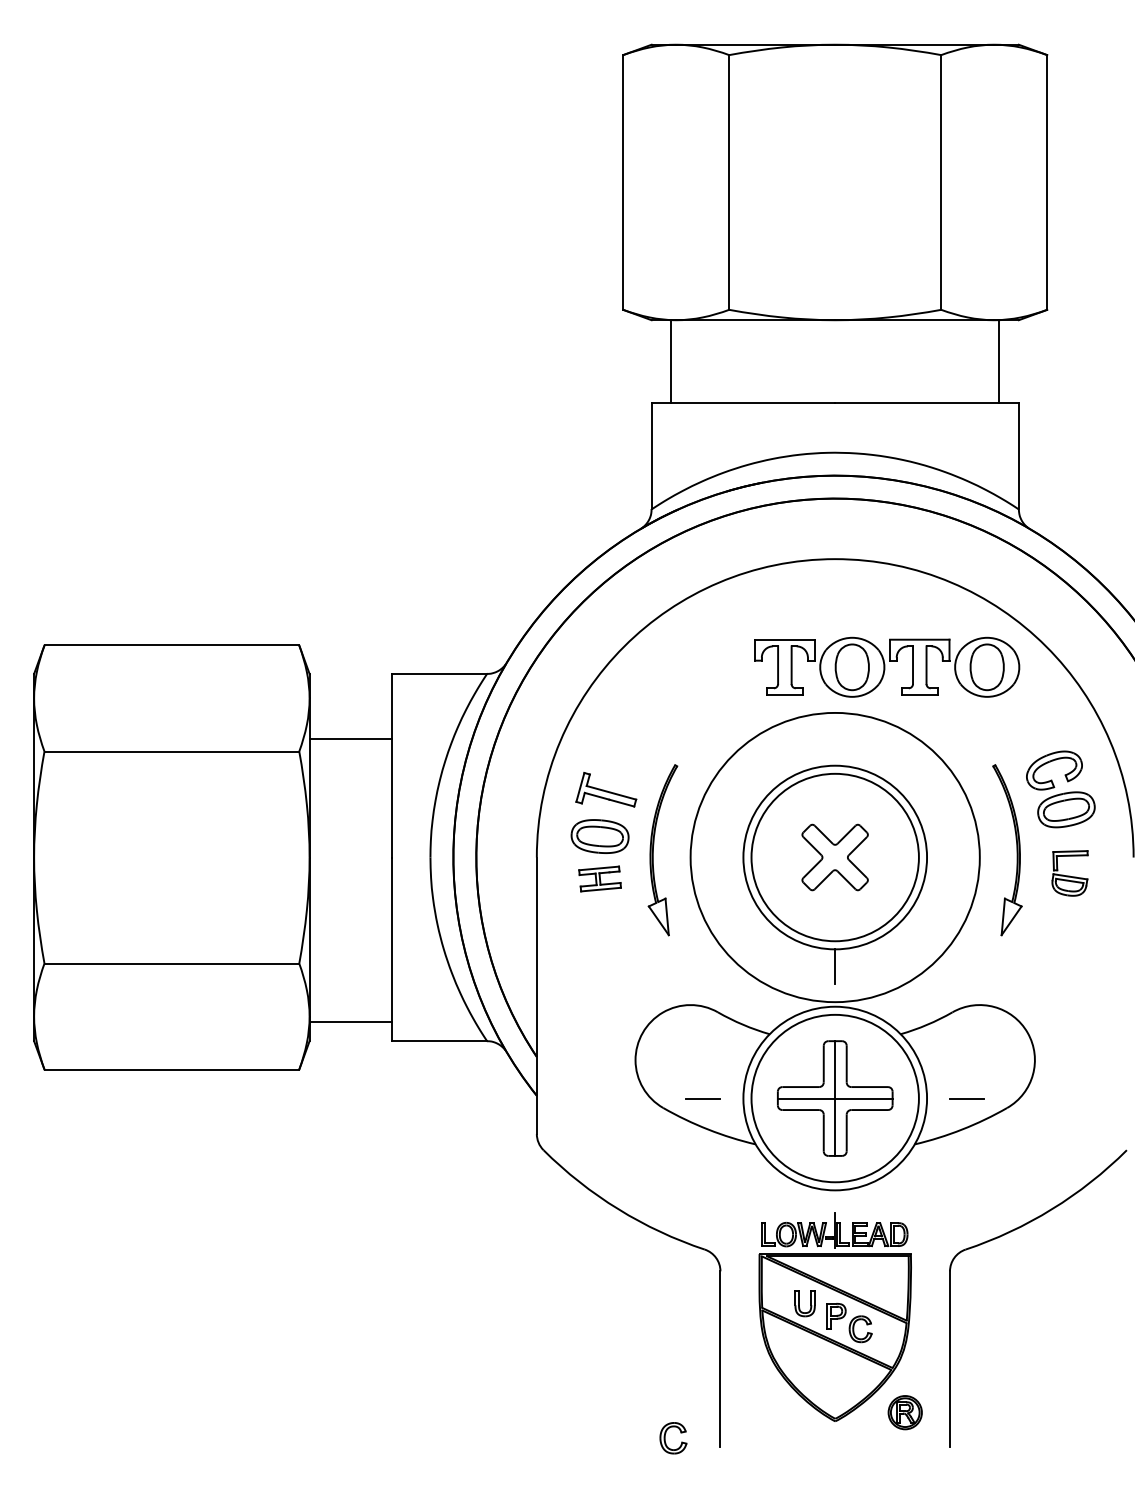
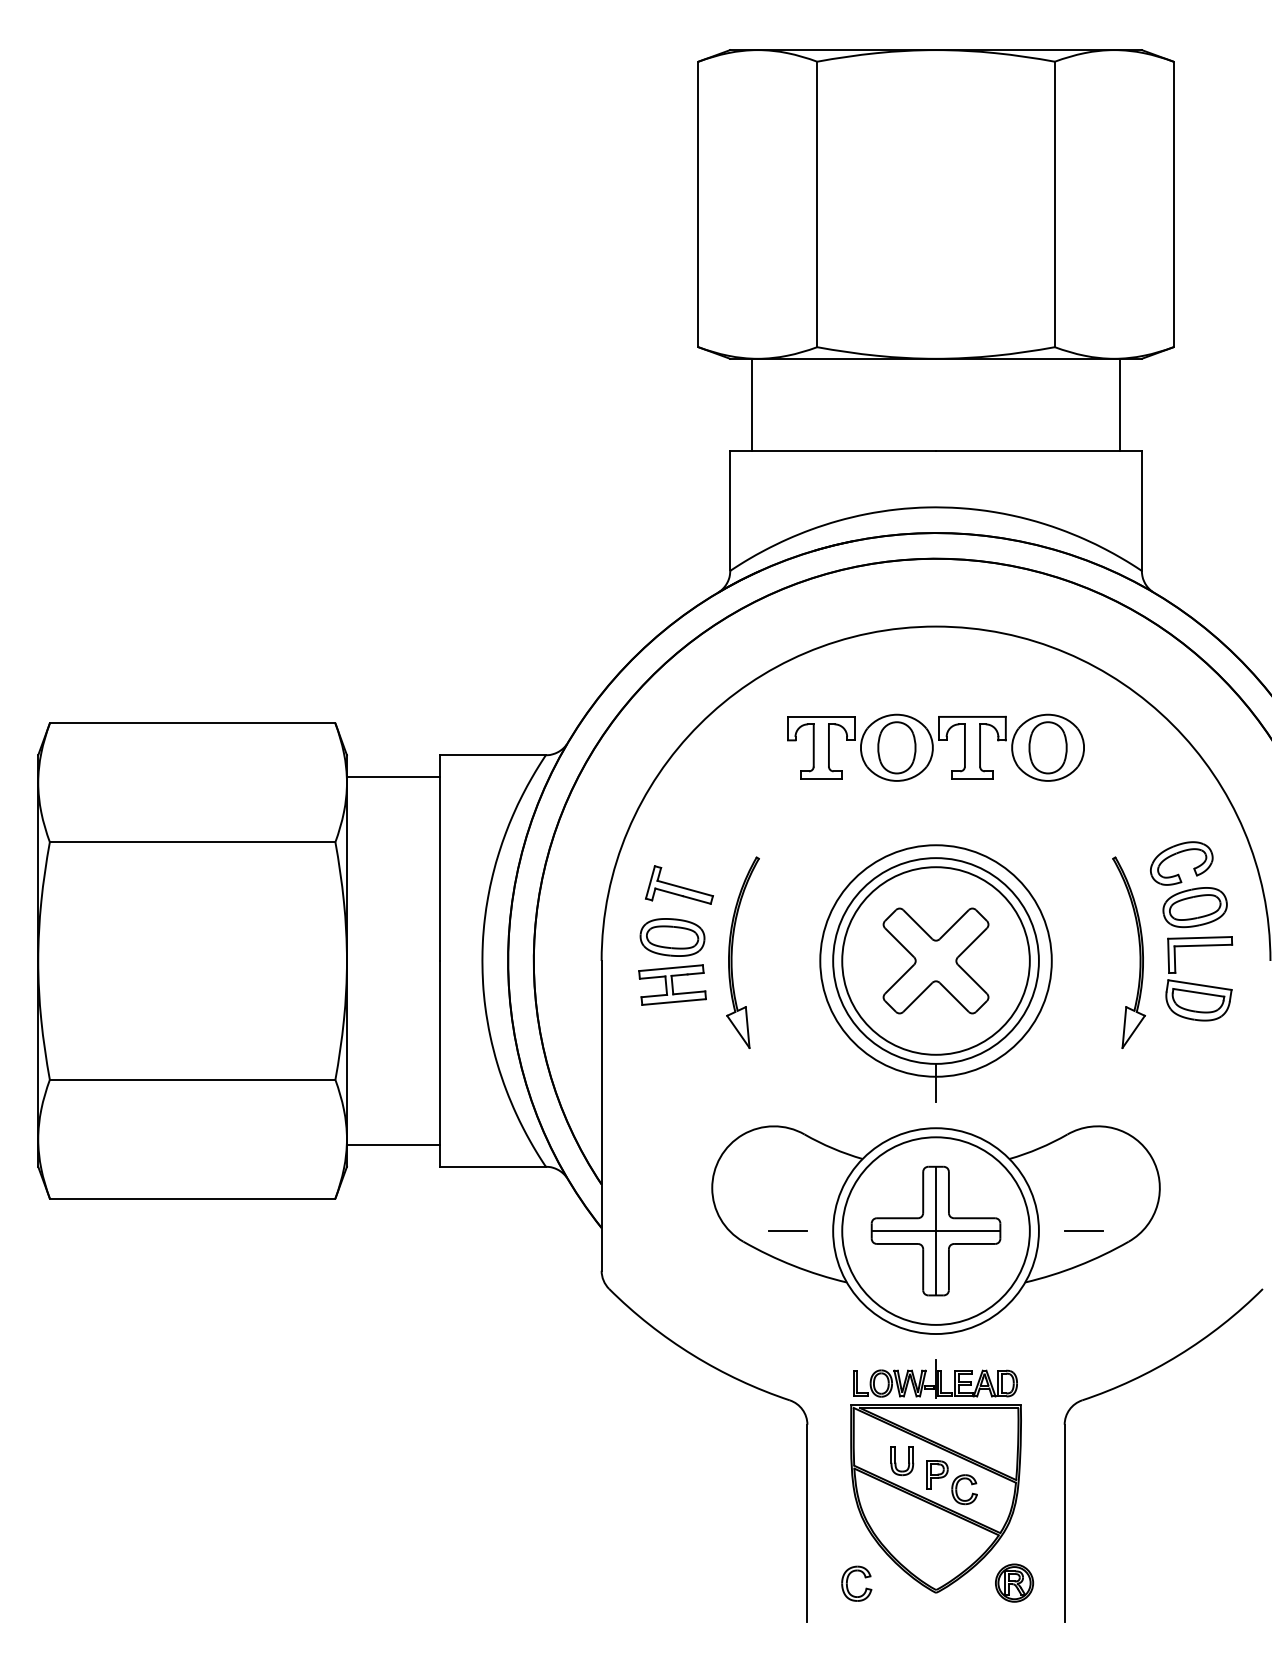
part: (887, 666) -> (936, 746), moved
line: (350, 739) -> (392, 777), moved
circle: (834, 857) -> (935, 960), size x0.71
part: (834, 857) -> (935, 960), size x1.43
part: (1069, 873) -> (1198, 978), size x1.67
part: (599, 878) -> (671, 984), size x1.43
part: (665, 1438) -> (847, 1584), moved

